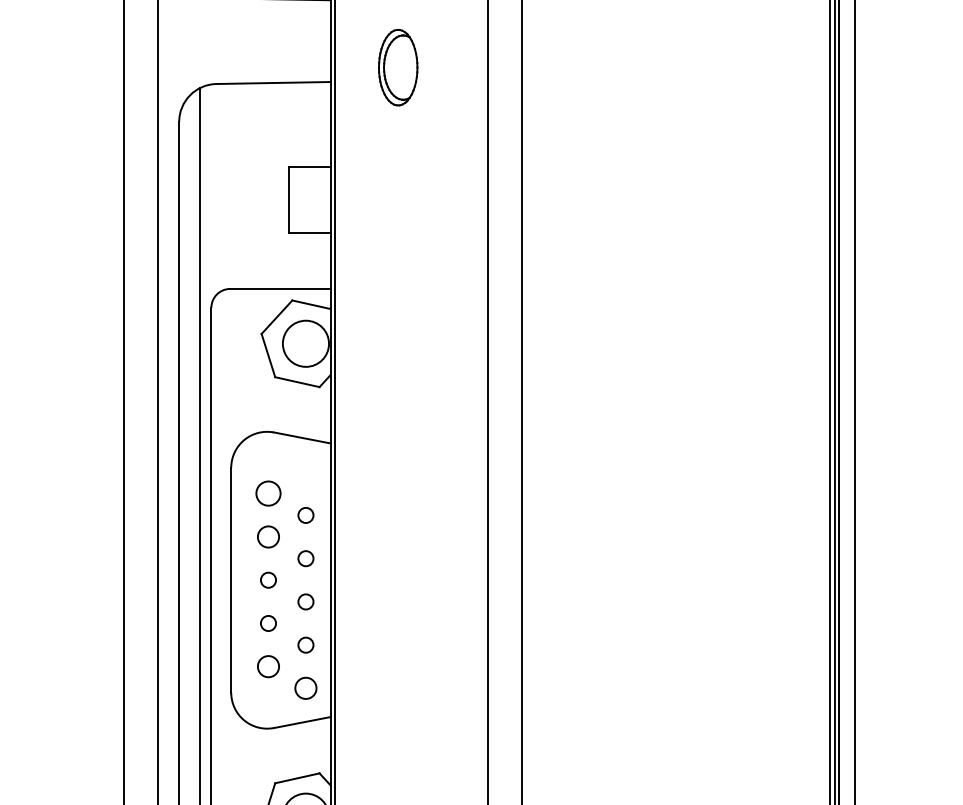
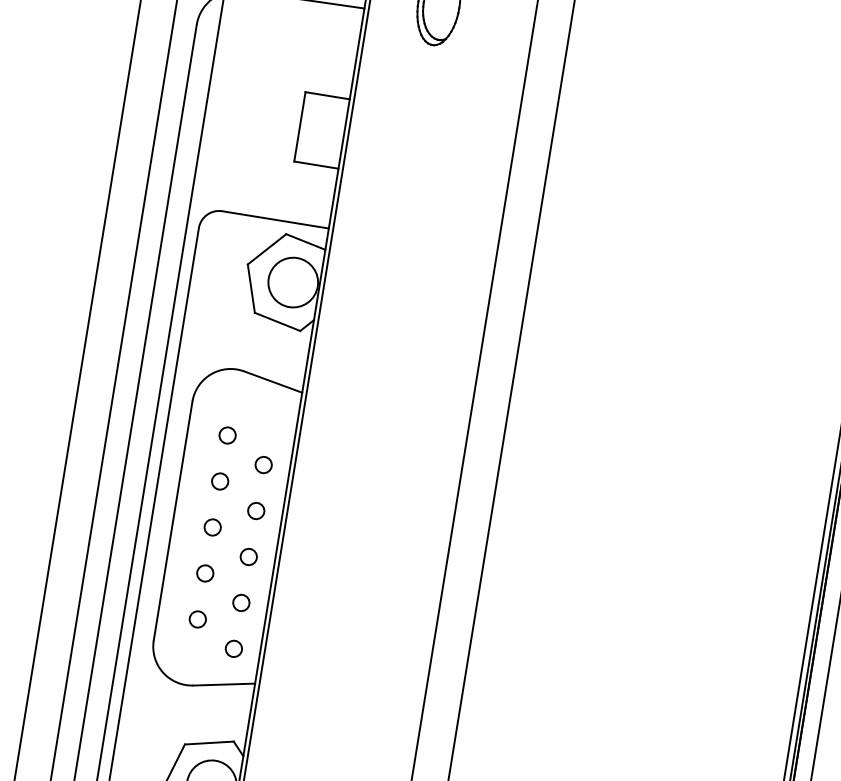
circle: (268, 493) -> (227, 435), size x0.62
circle: (268, 536) -> (220, 480), size x0.71
circle: (268, 666) -> (197, 619), size x0.71
circle: (305, 688) -> (233, 648), size x0.71

